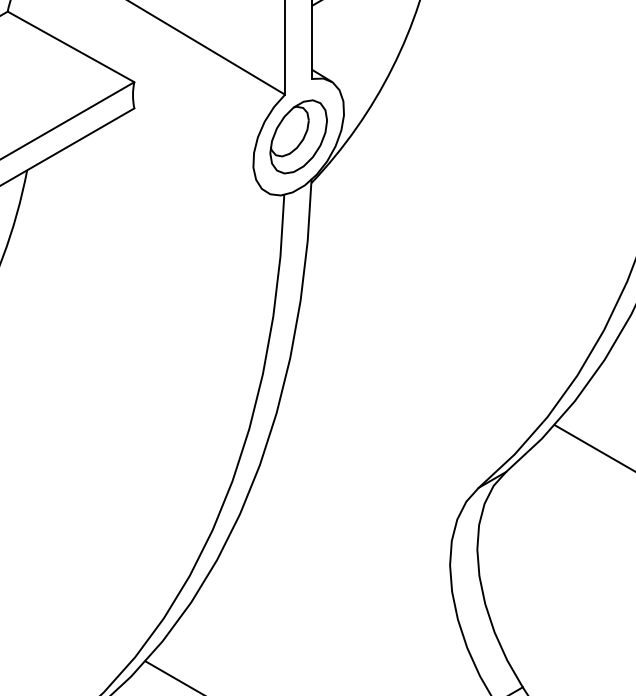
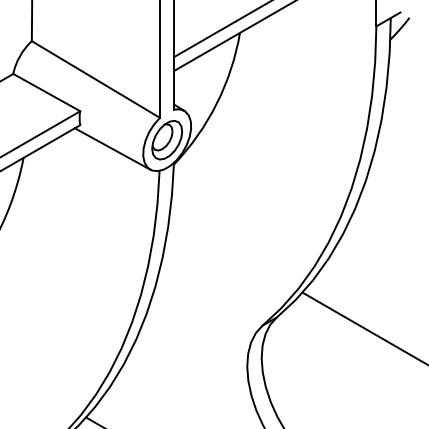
line: (195, 152) -> (112, 148), added

